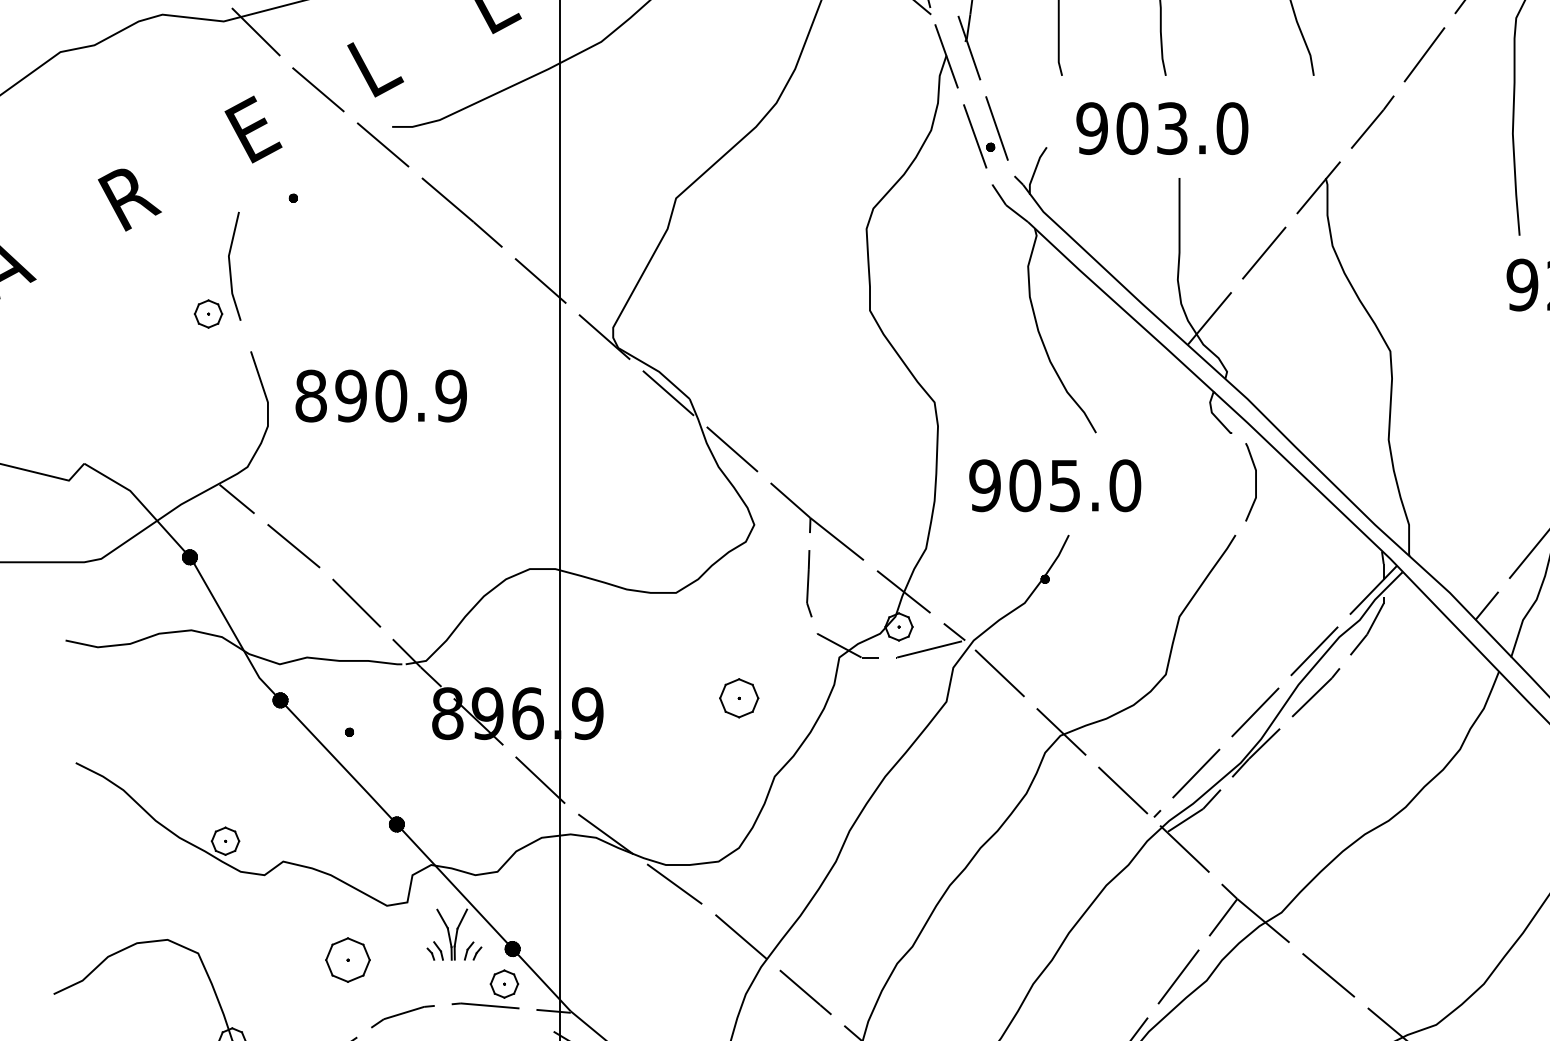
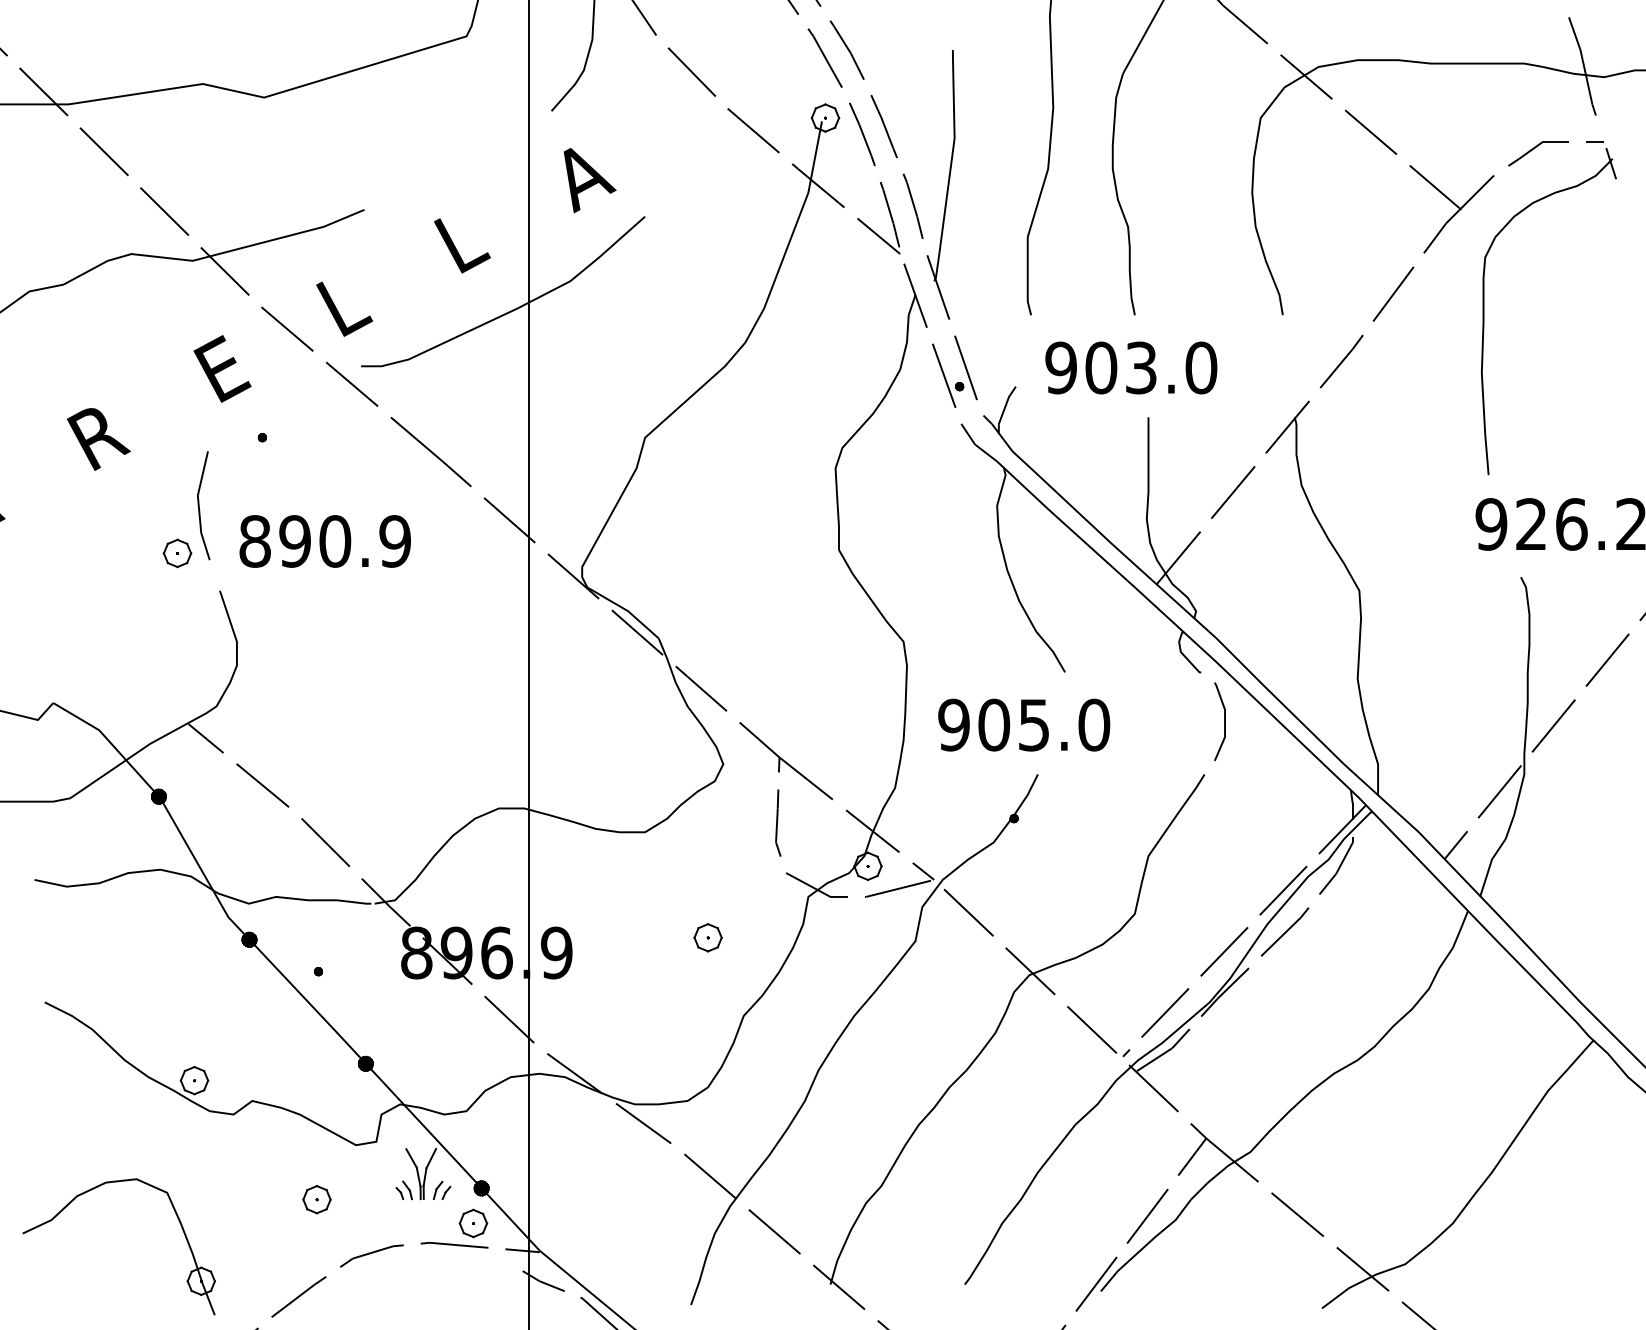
text: (380, 396) -> (324, 541), moved
part: (738, 698) -> (707, 937), size x0.71
part: (347, 960) -> (316, 1199), size x0.62

